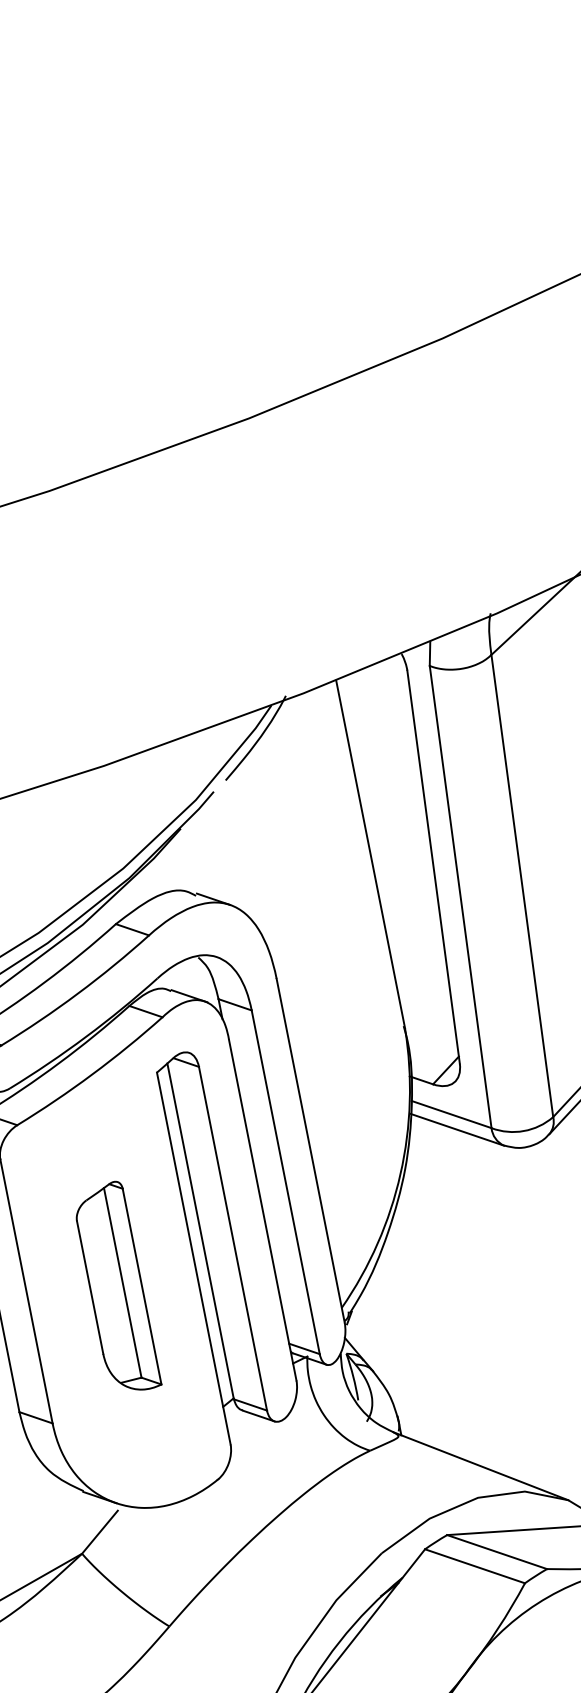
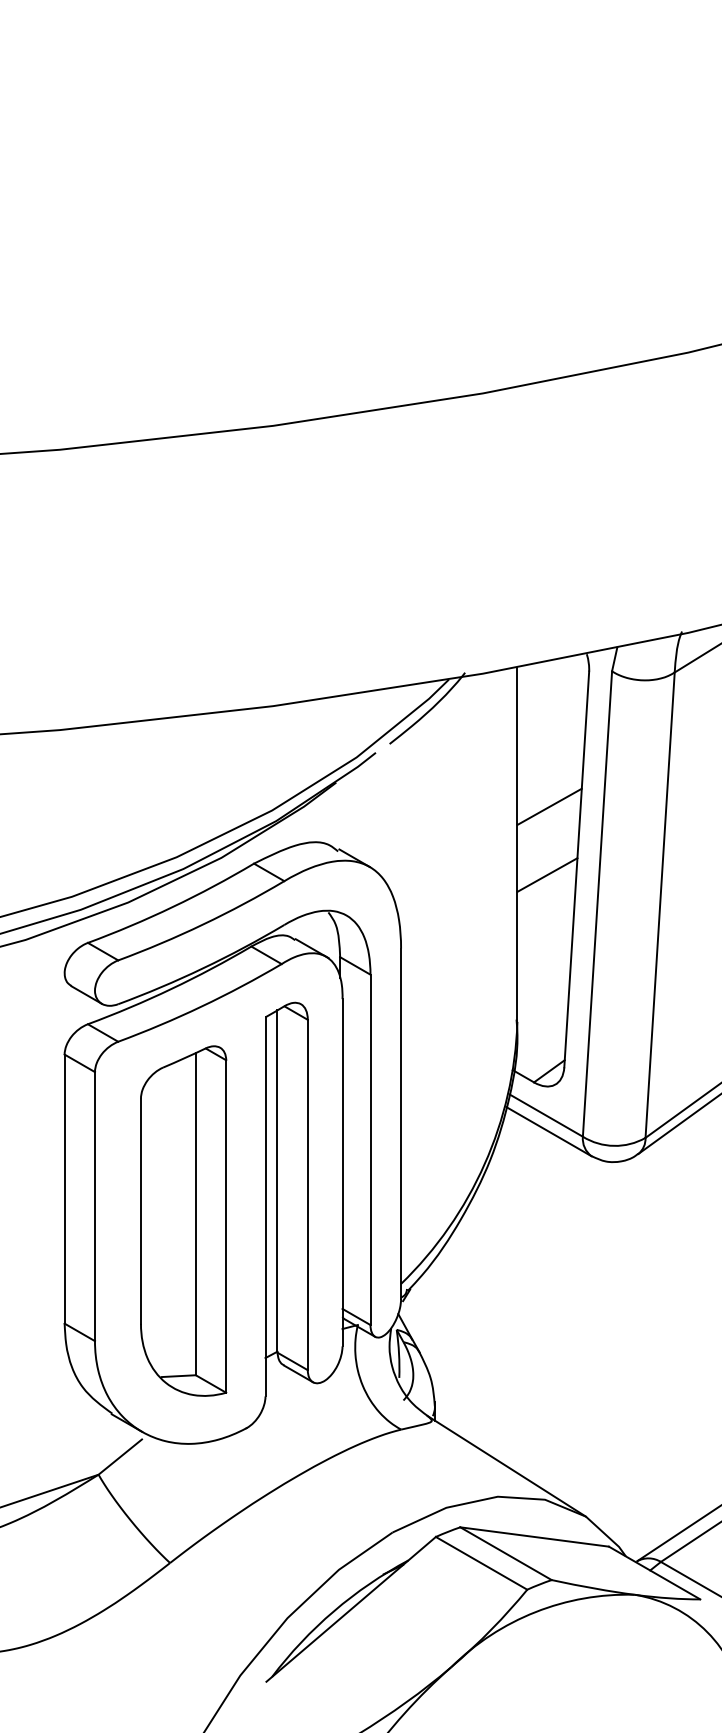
line: (394, 810) -> (549, 806), added
line: (405, 877) -> (547, 874), added
part: (116, 1287) -> (183, 1220), size x1.67

